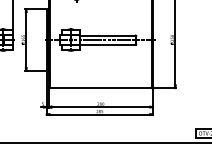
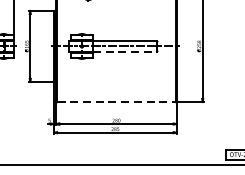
line: (108, 44) -> (125, 51), solid -> dashed
line: (101, 88) -> (117, 102), solid -> dashed

